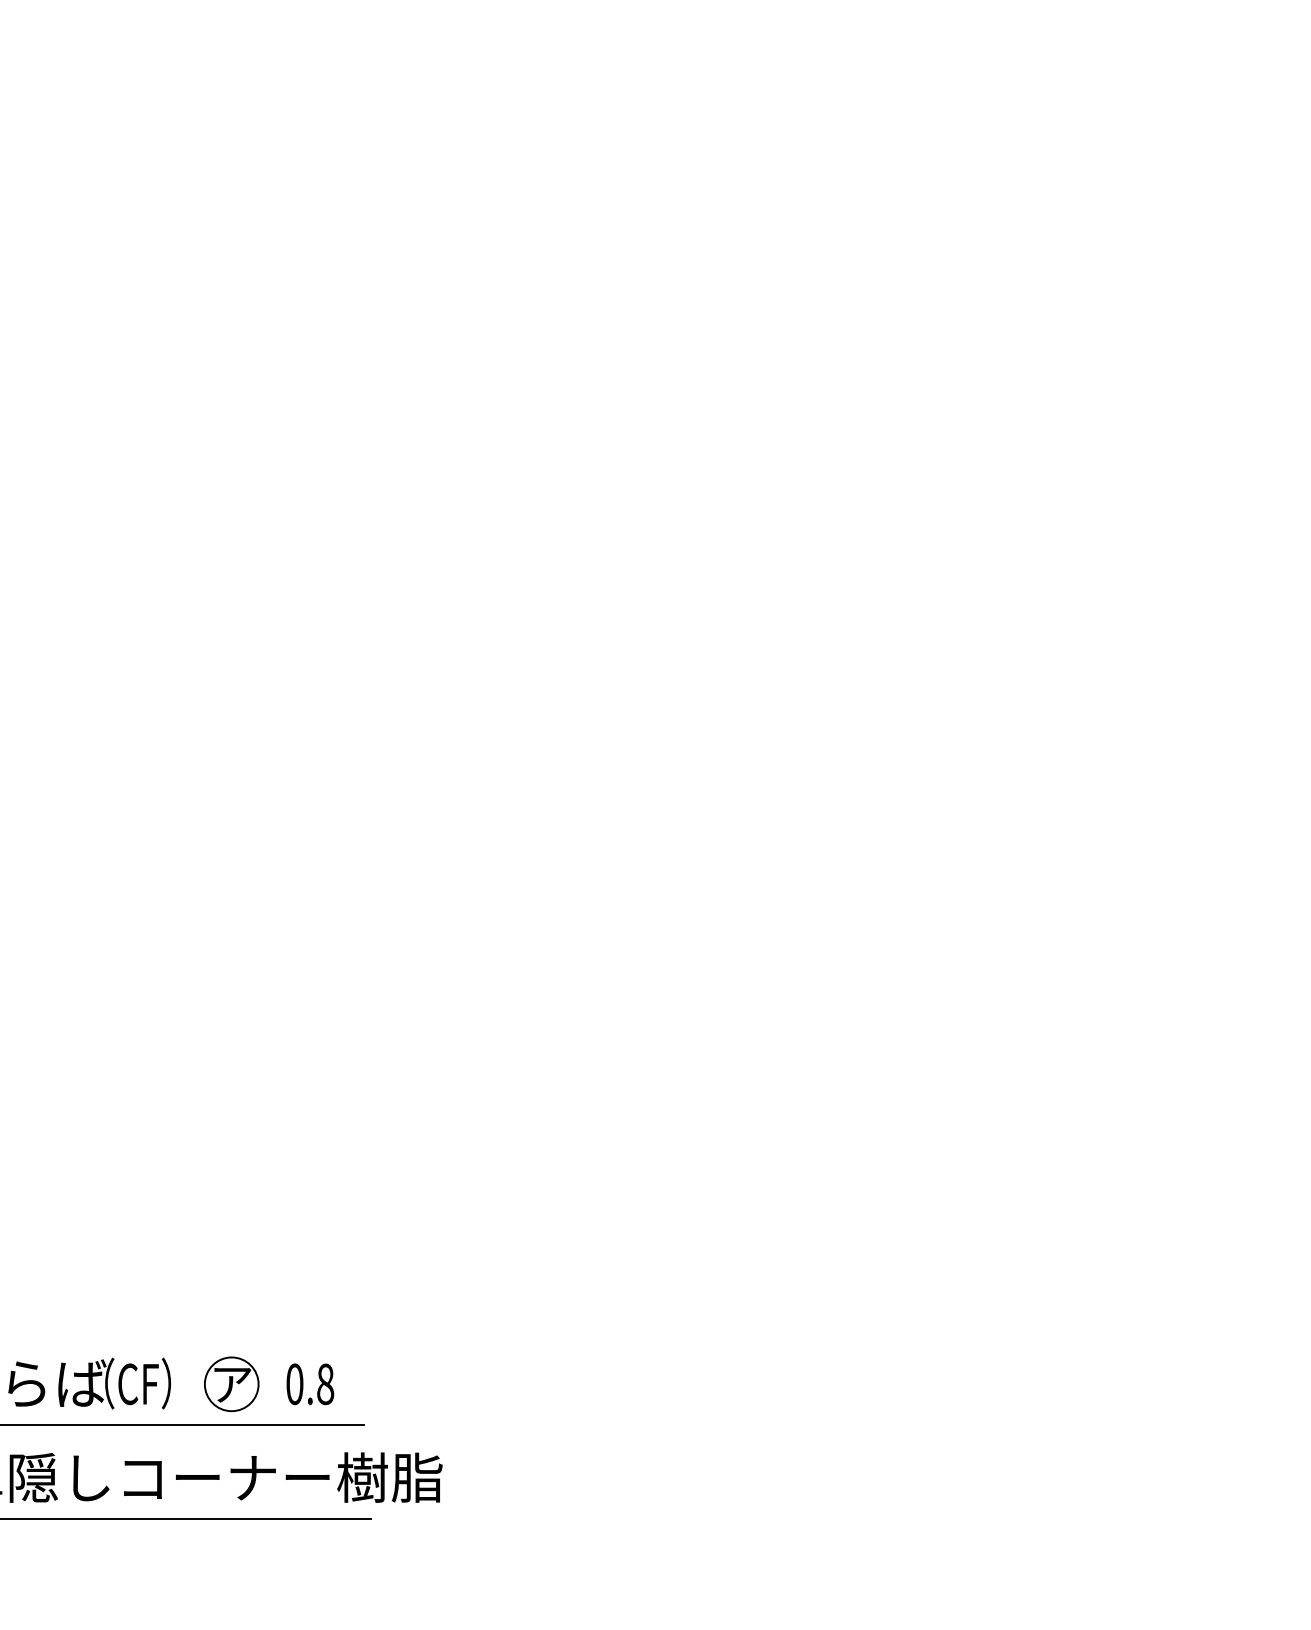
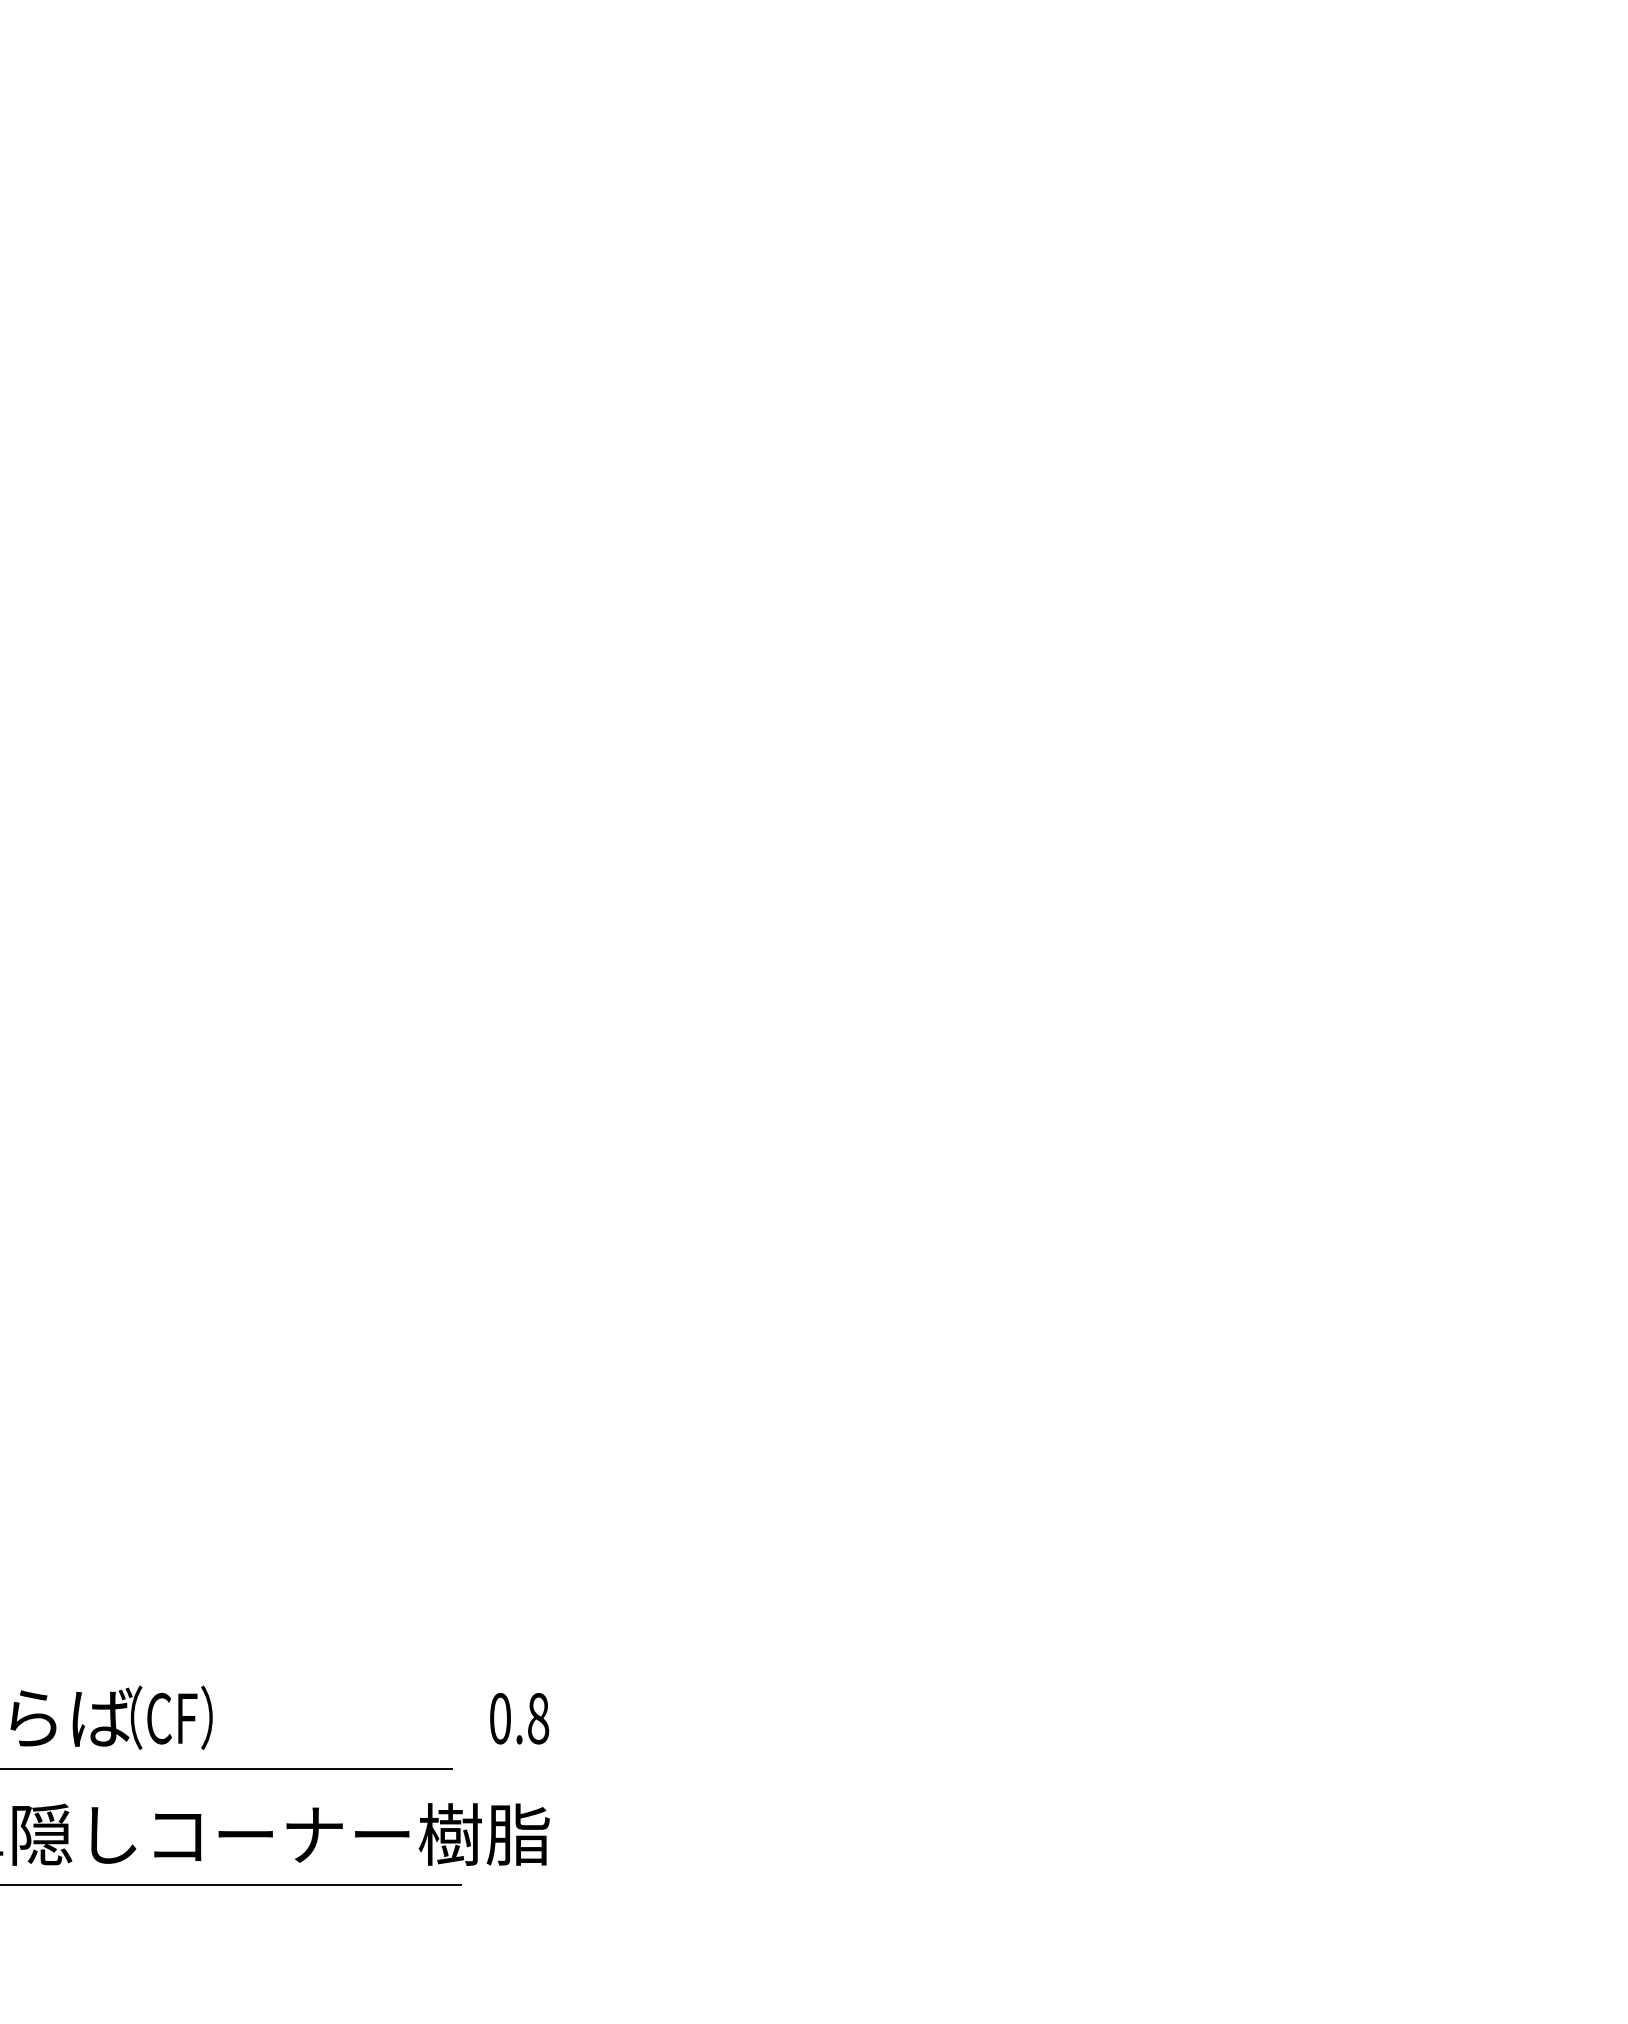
part: (231, 1384) -> (287, 1718), removed
text: (310, 1384) -> (519, 1718), moved

